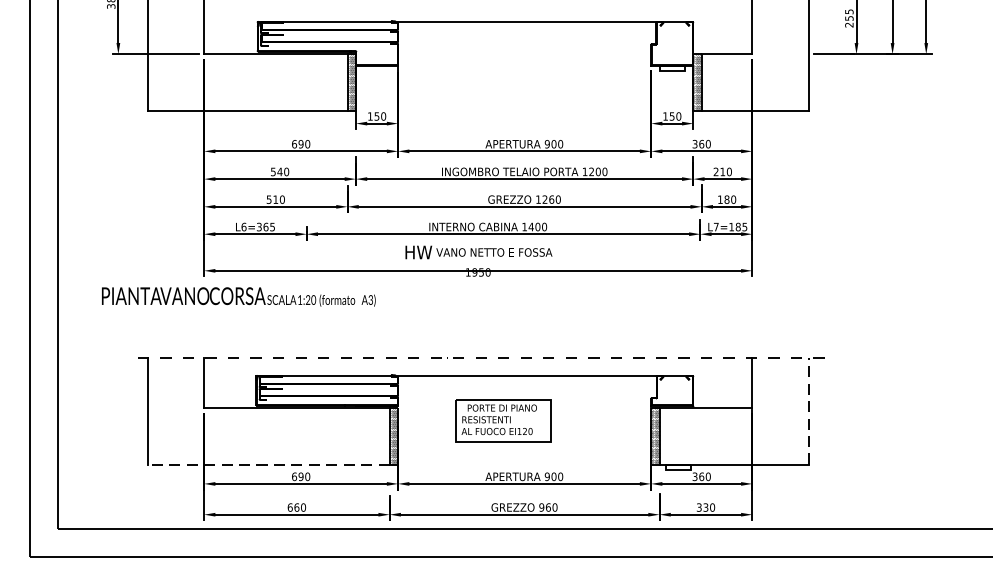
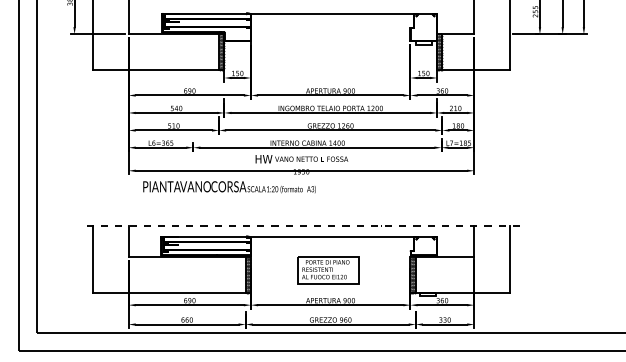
text: (238, 297) -> (229, 187), moved
line: (808, 411) -> (509, 259), dashed -> solid
part: (503, 421) -> (328, 270), moved
line: (267, 463) -> (168, 292), dashed -> solid

